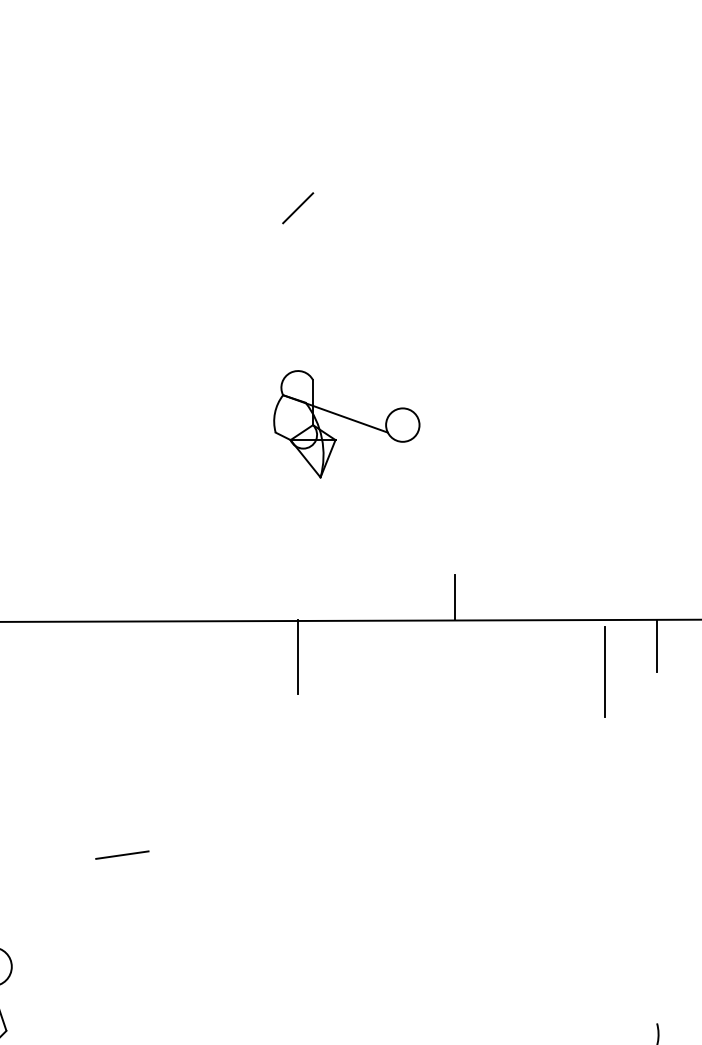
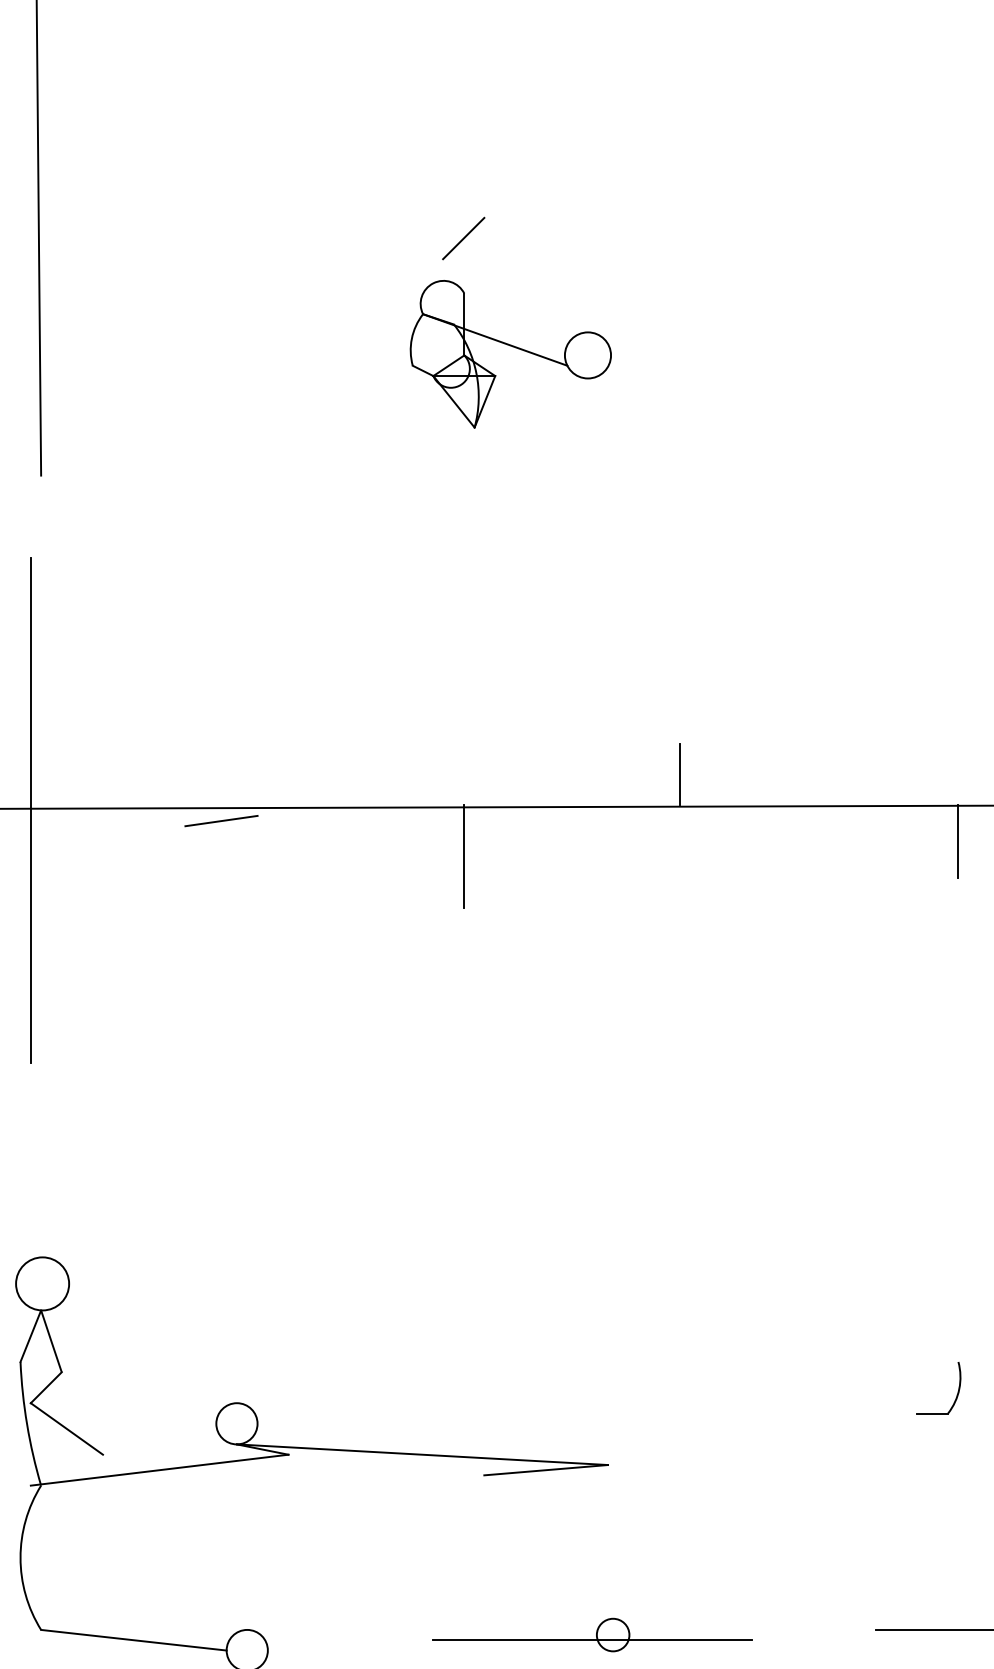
part: (348, 419) -> (512, 347), moved
line: (604, 671) -> (886, 877), removed
line: (122, 855) -> (221, 821), moved

